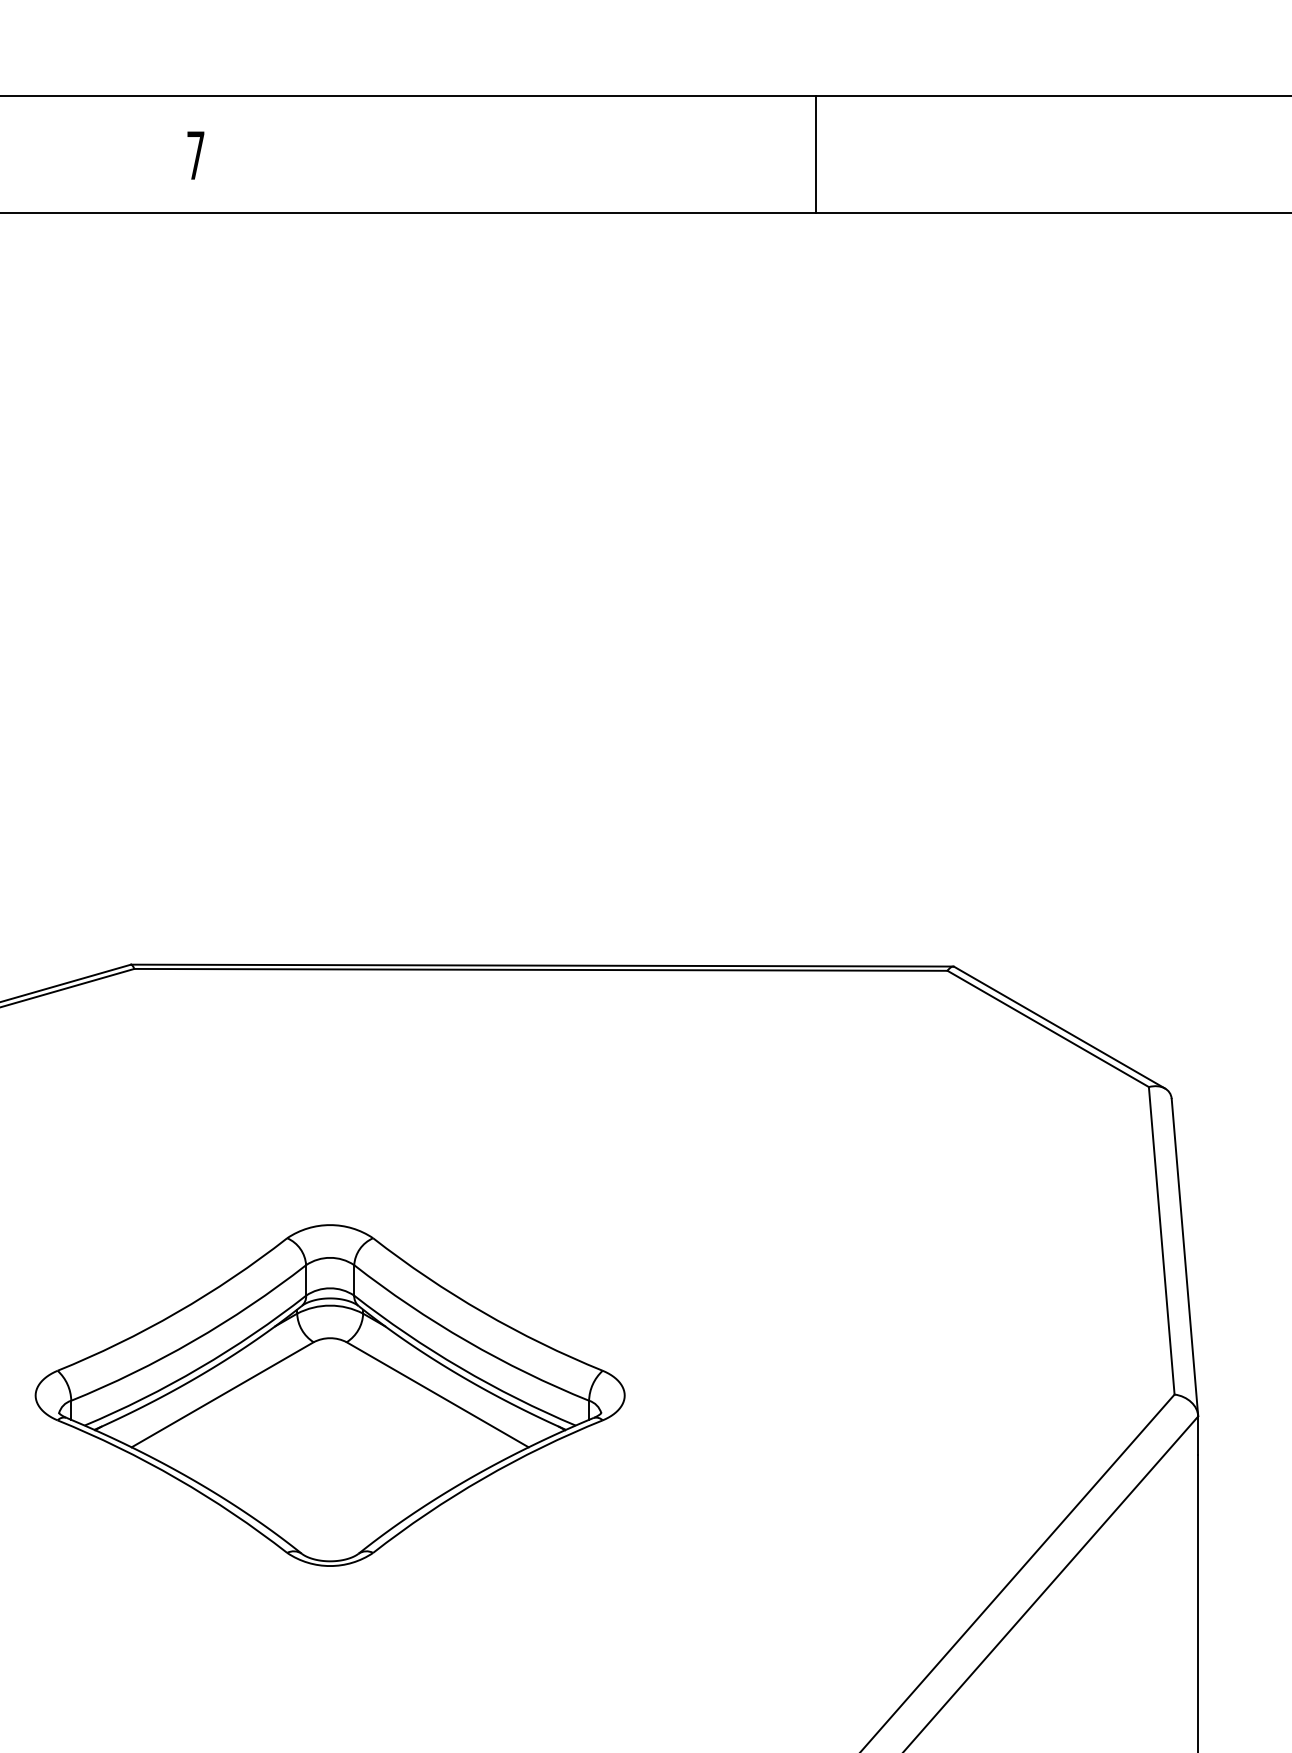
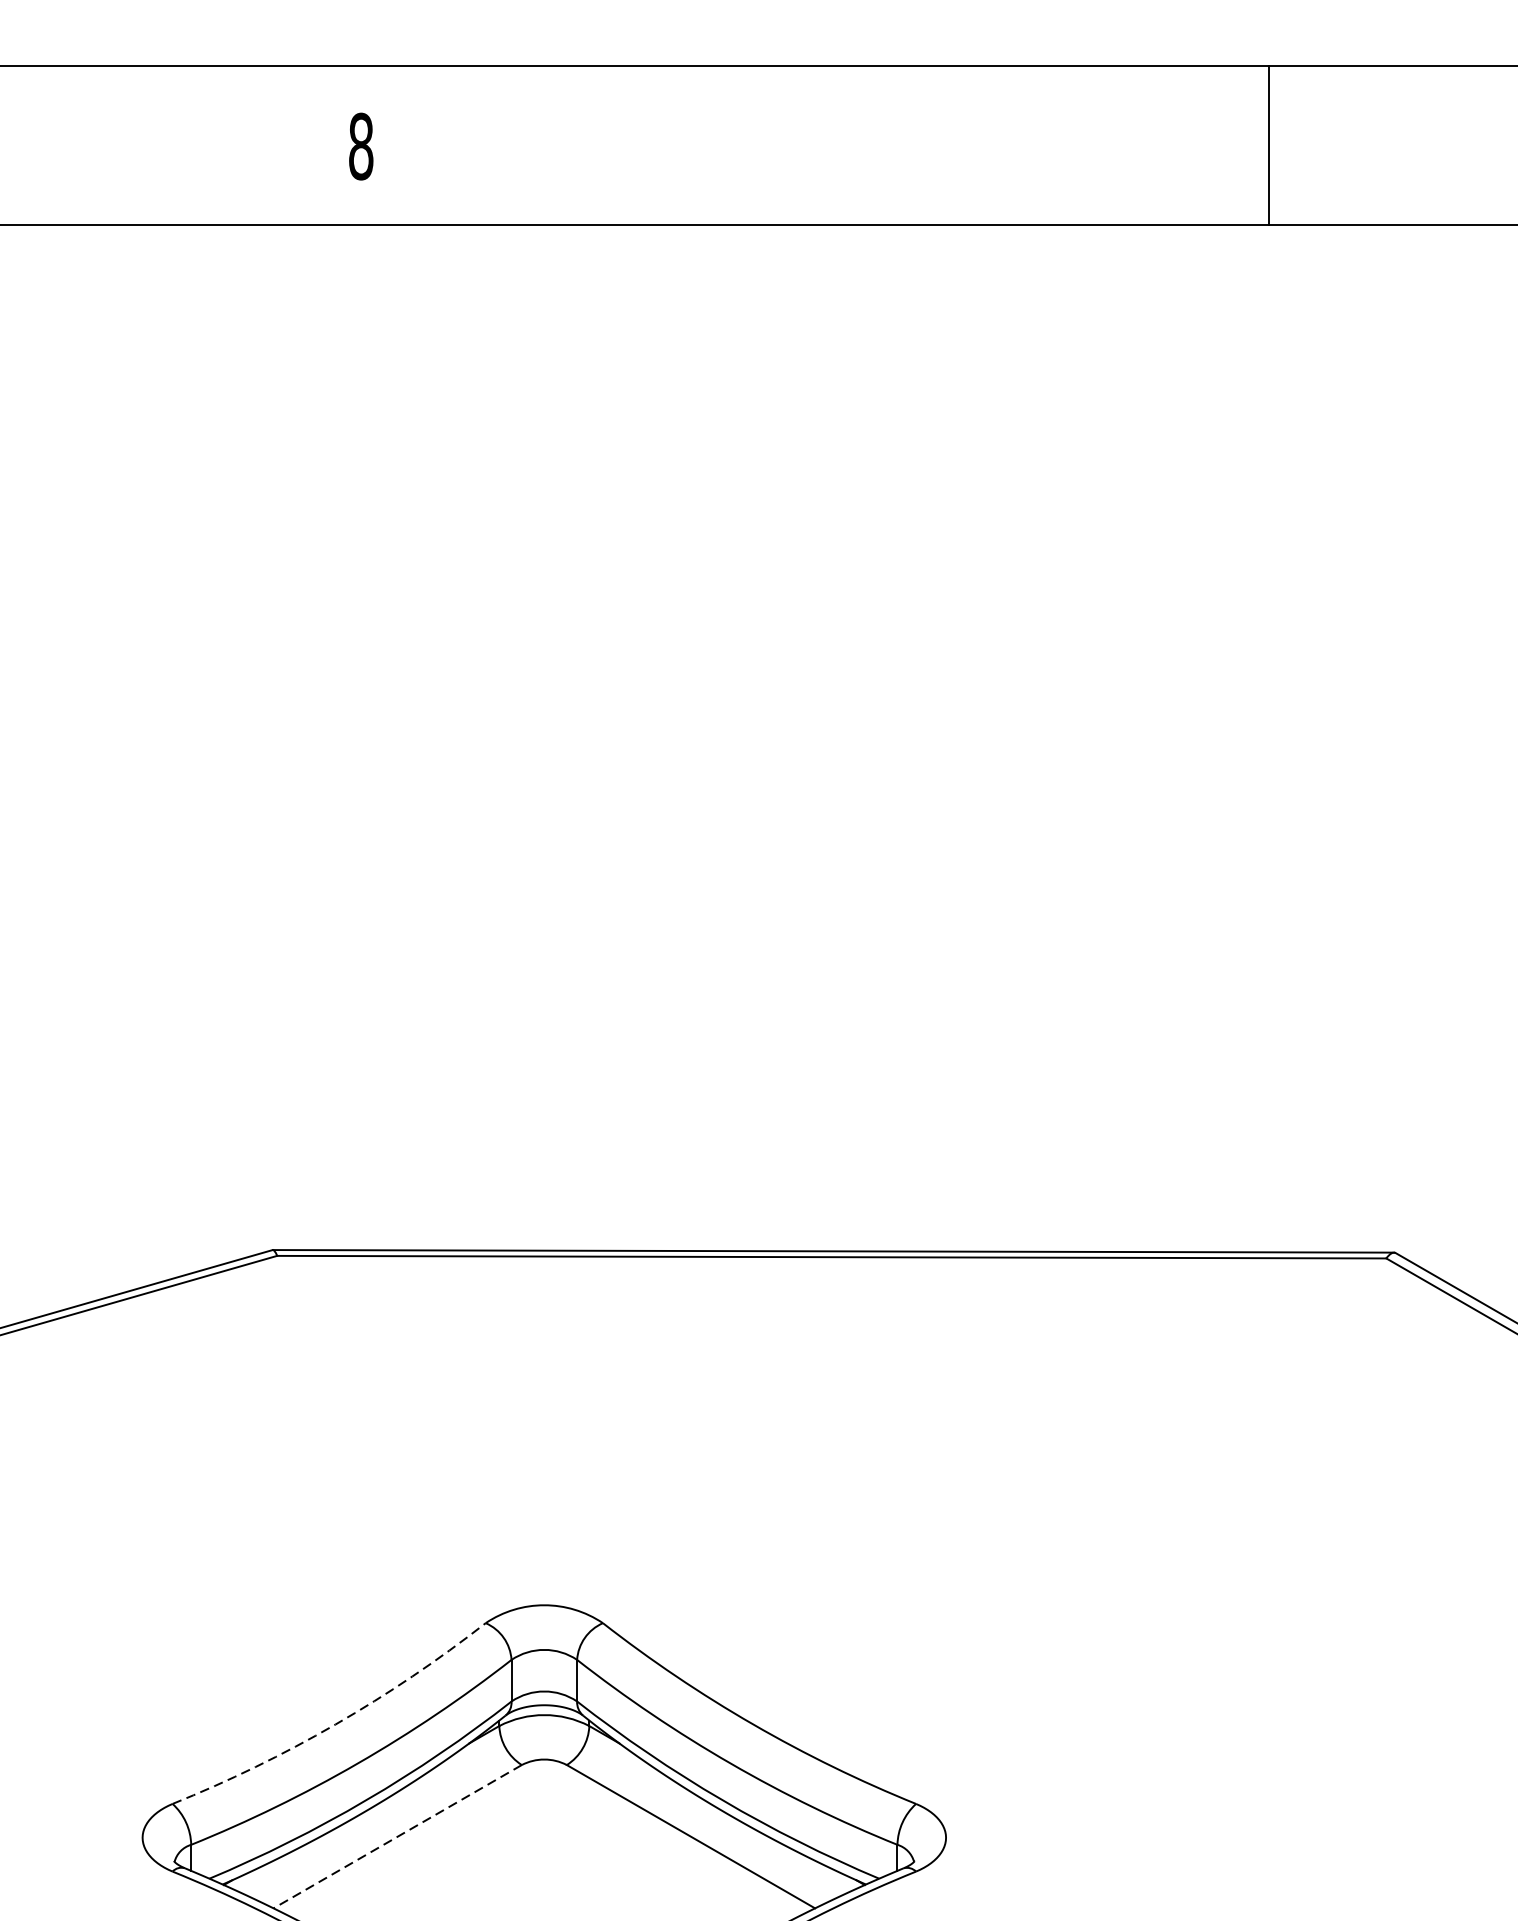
line: (815, 154) -> (1268, 145), moved
text: (195, 155) -> (360, 146), 7 -> 8
arc: (177, 1312) -> (336, 1724), solid -> dashed
line: (222, 1395) -> (397, 1837), solid -> dashed

